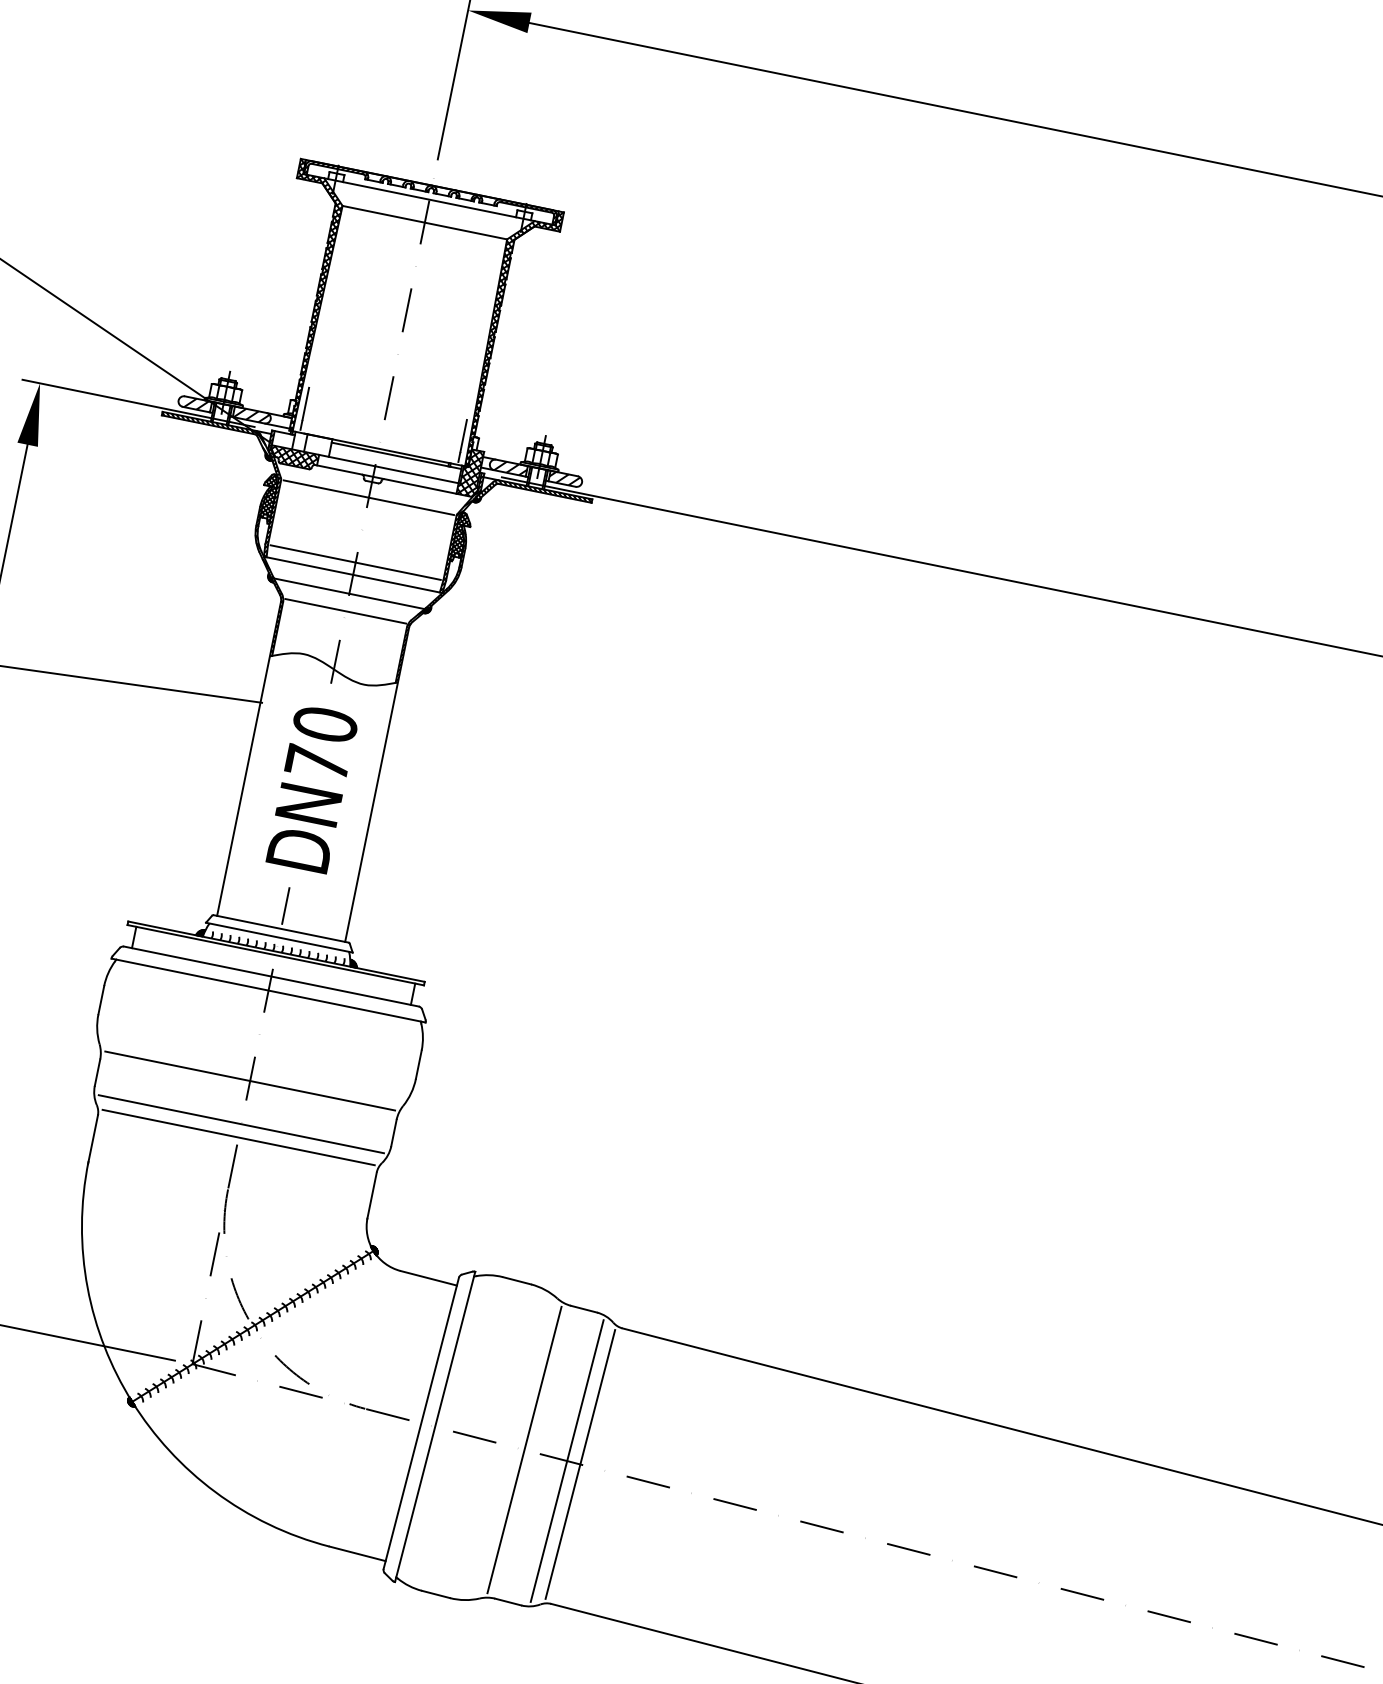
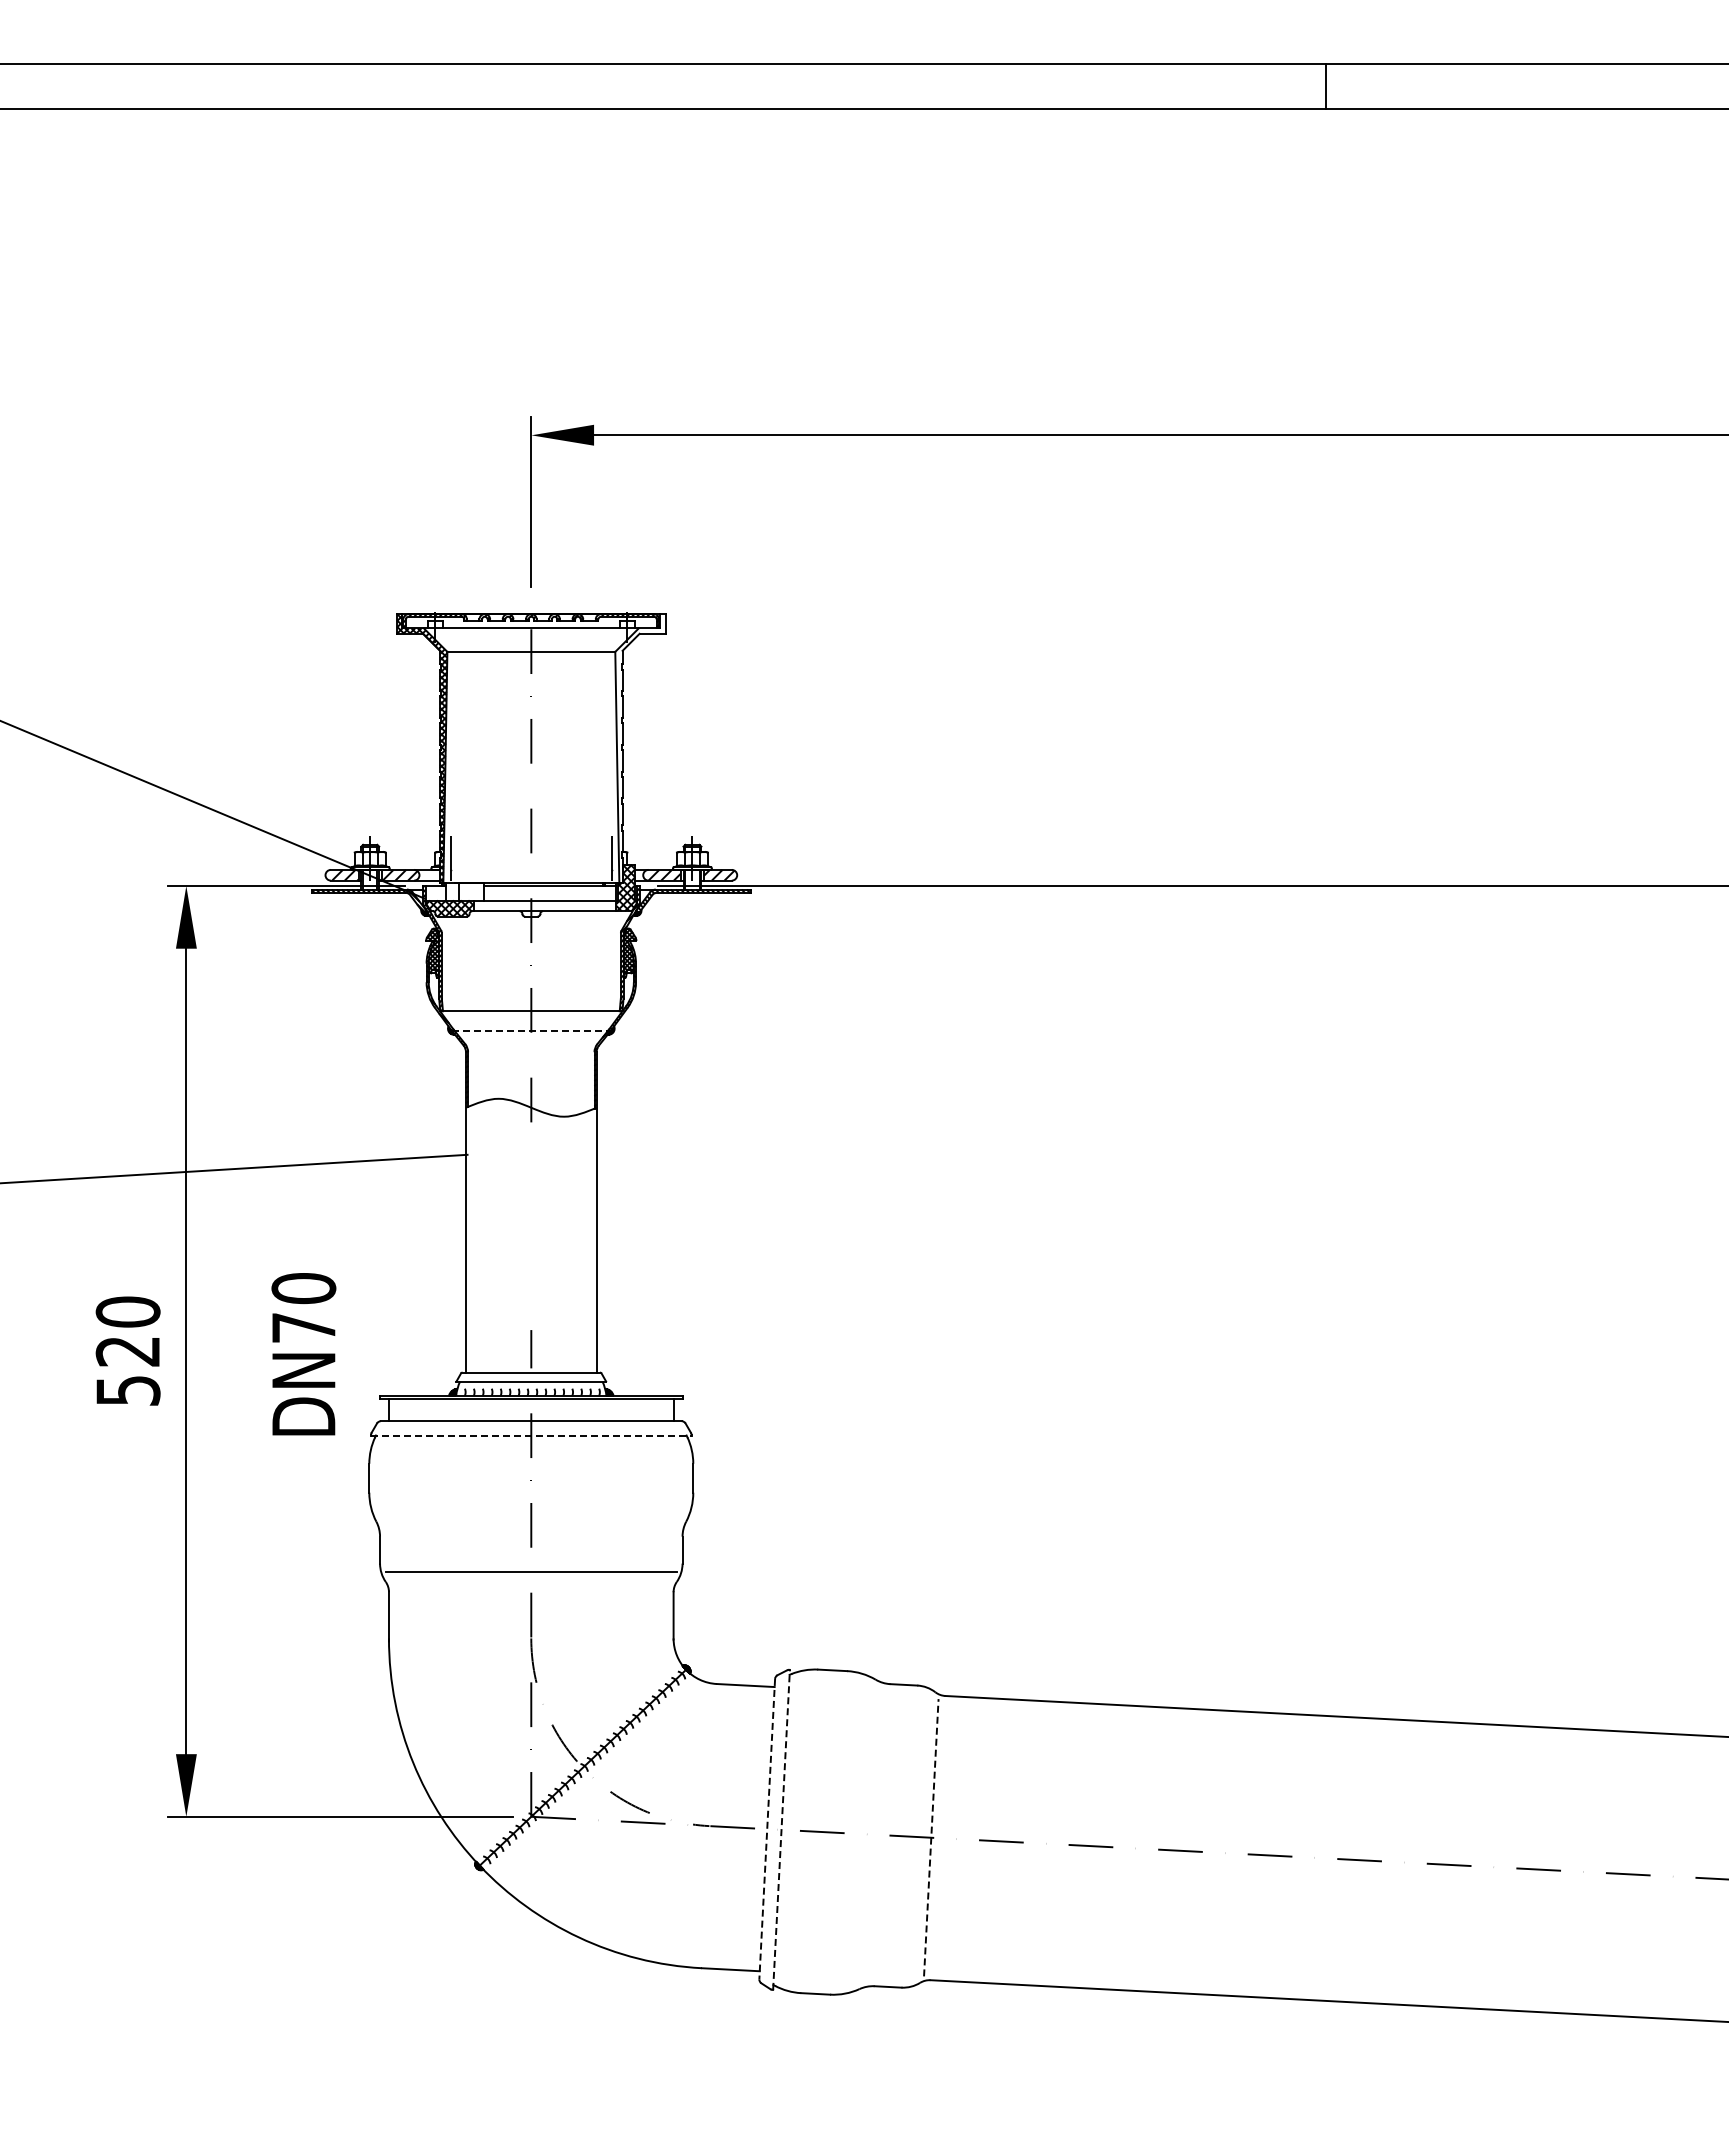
hatch: (512, 338) -> (640, 747), removed
line: (369, 497) -> (531, 932), removed
line: (355, 562) -> (531, 998), removed
line: (349, 593) -> (531, 1030), solid -> dashed
line: (344, 611) -> (530, 1048), removed
text: (311, 789) -> (303, 1354), moved
line: (268, 990) -> (531, 1435), solid -> dashed
line: (250, 1080) -> (531, 1527), removed
line: (238, 1137) -> (531, 1585), removed
line: (421, 1423) -> (767, 1829), solid -> dashed
line: (435, 1426) -> (781, 1829), solid -> dashed
line: (524, 1449) -> (873, 1834), removed
line: (567, 1460) -> (917, 1836), removed
line: (580, 1464) -> (931, 1837), solid -> dashed

